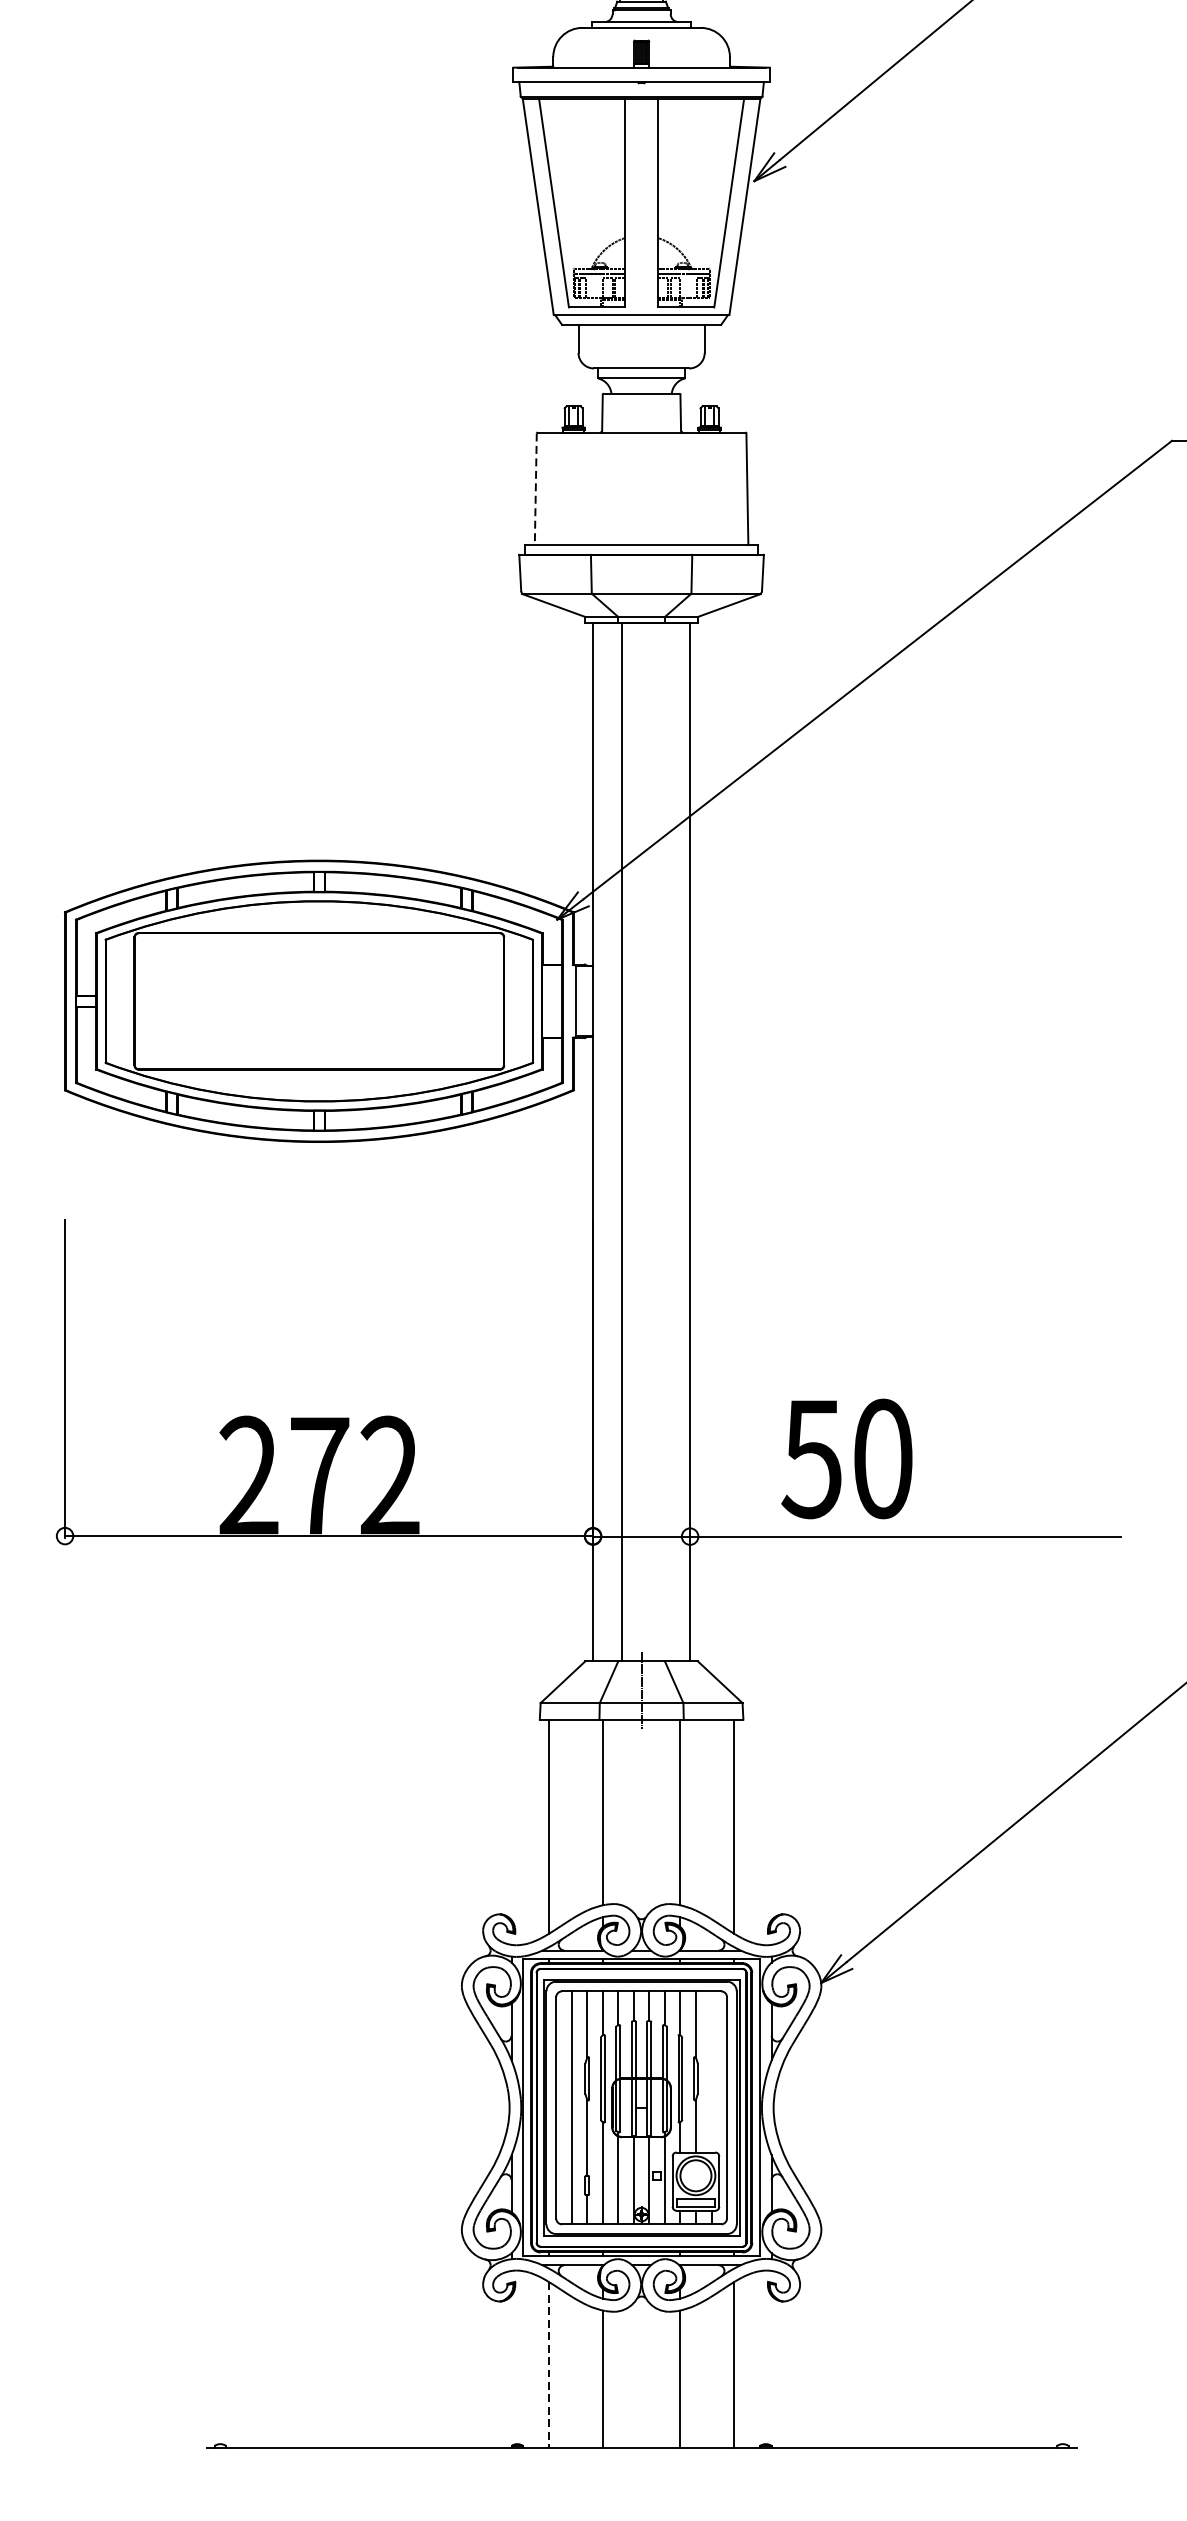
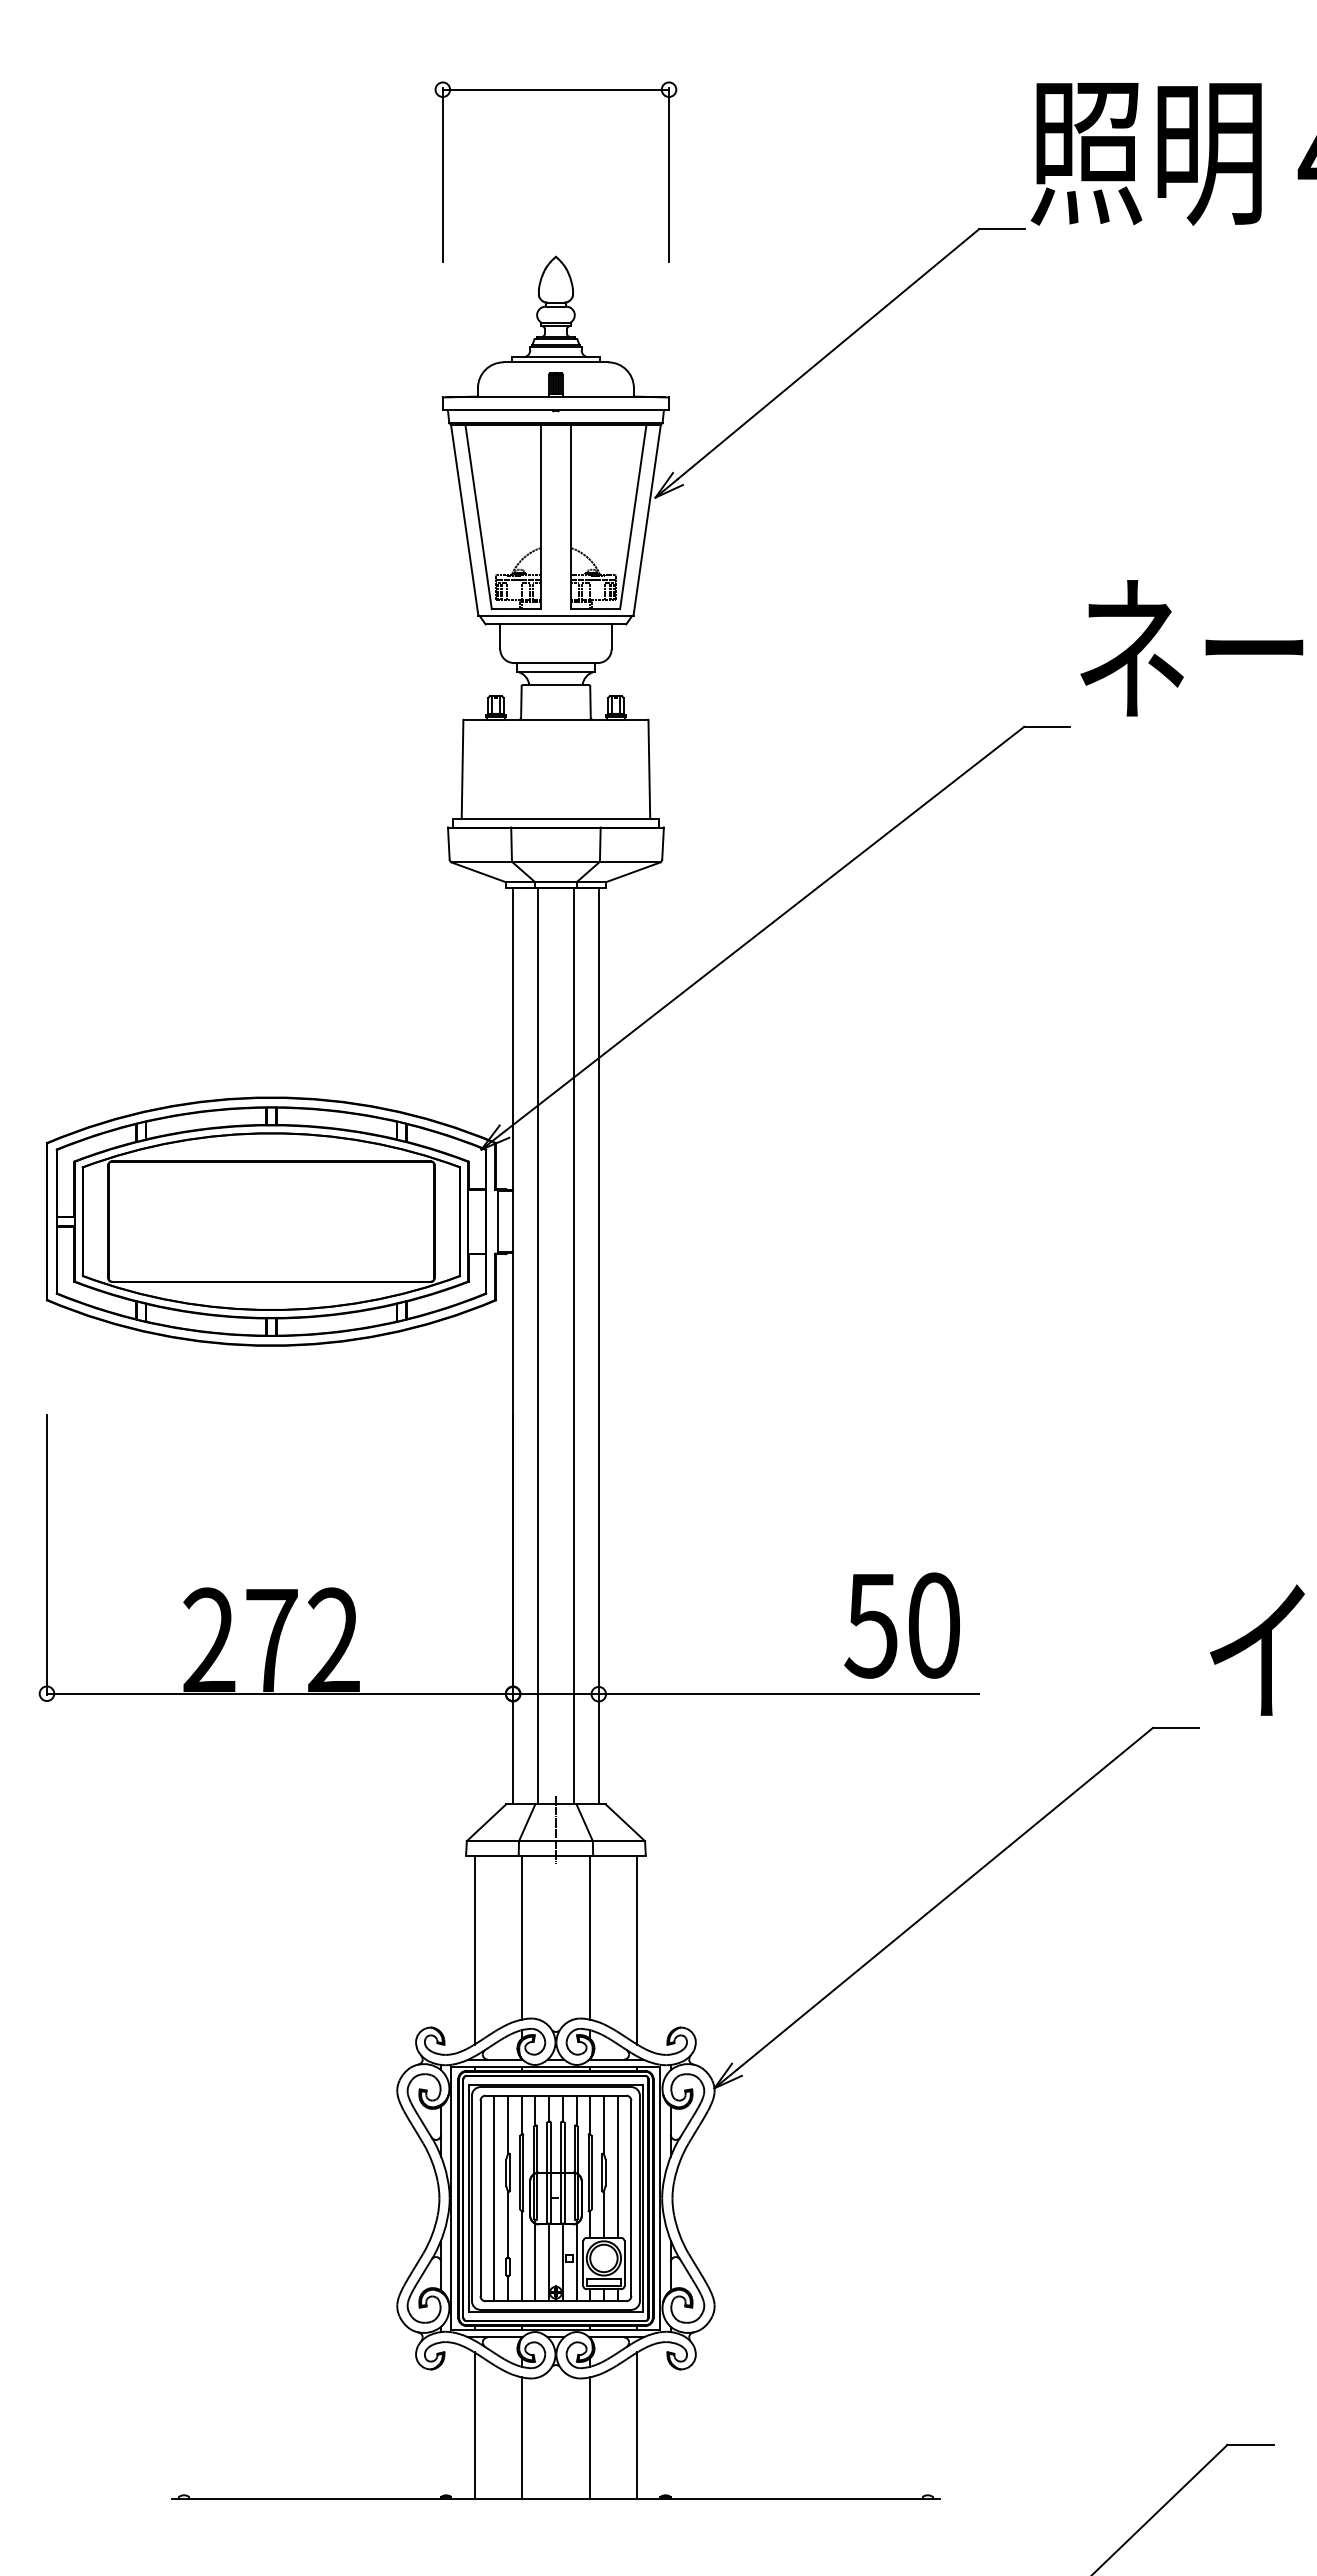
line: (535, 490) -> (462, 770), dashed -> solid
line: (661, 1141) -> (573, 1345), added
text: (846, 1458) -> (901, 1625), moved
line: (711, 2071) -> (617, 2166), added
line: (549, 2366) -> (474, 2426), dashed -> solid

